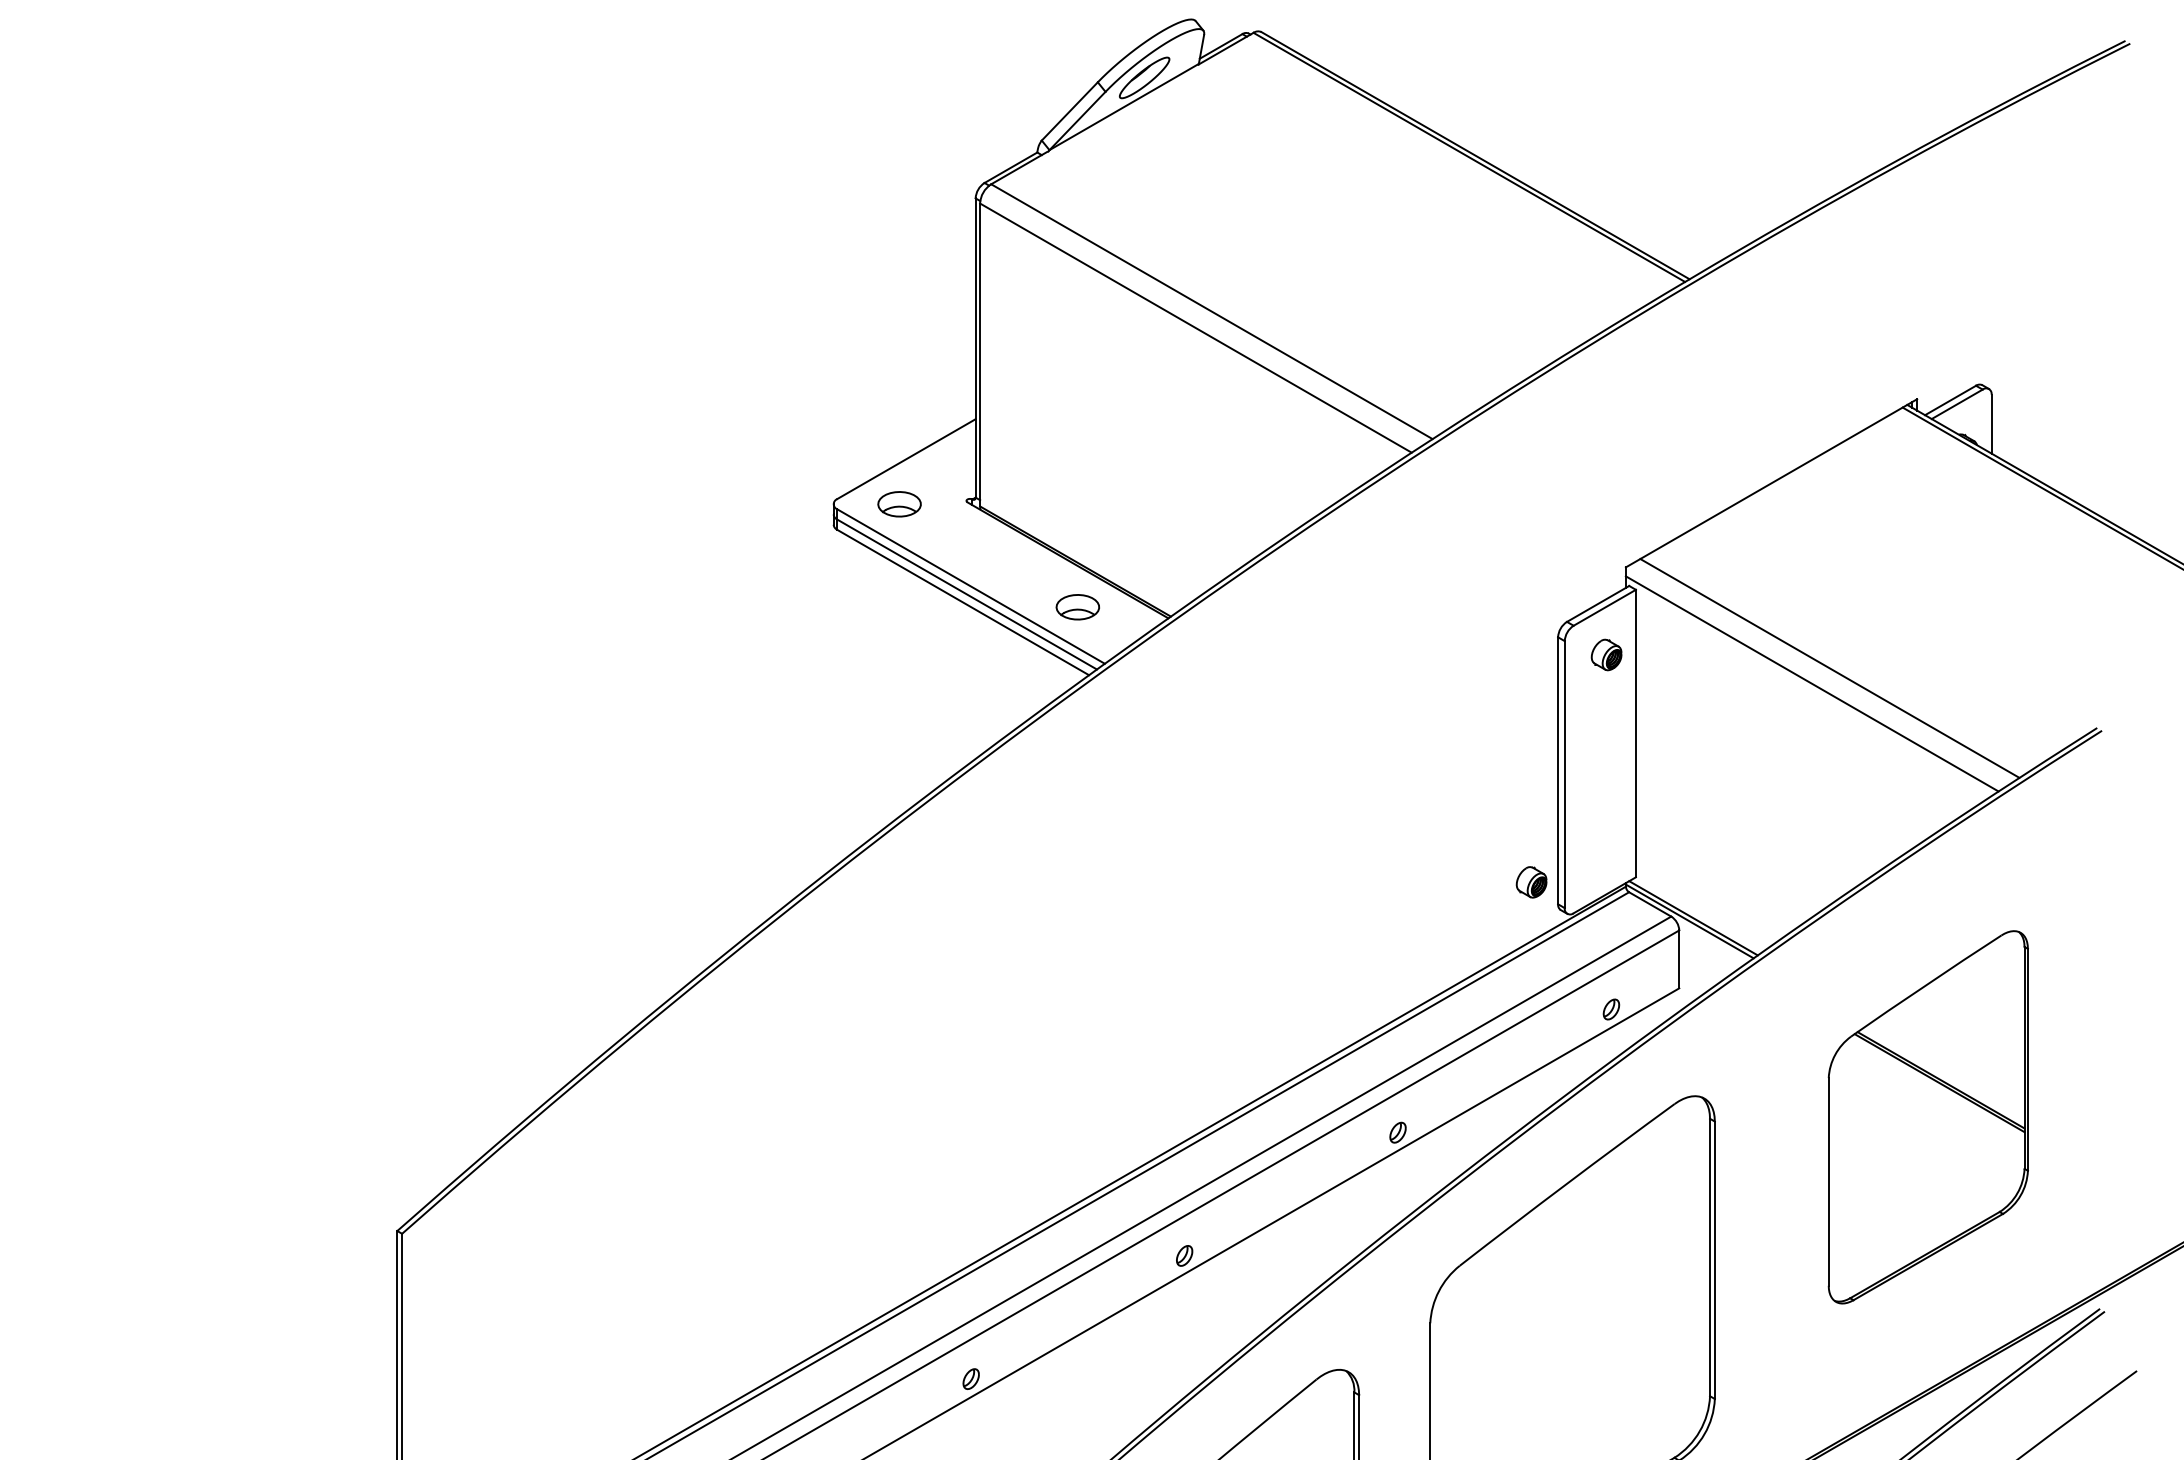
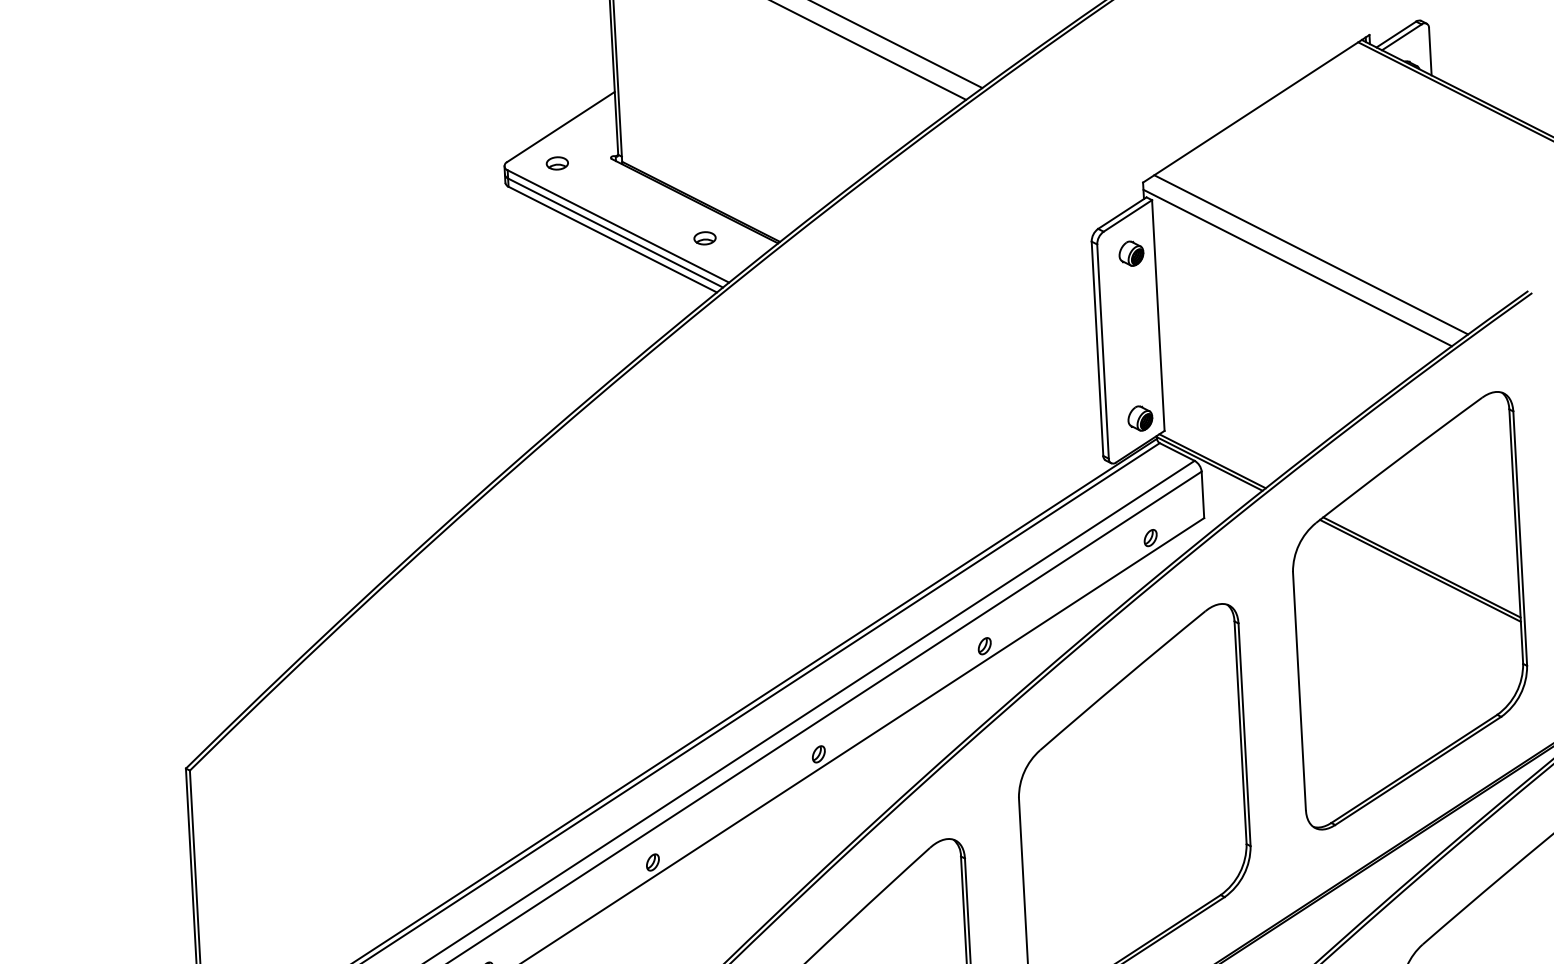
part: (899, 503) -> (557, 162), size x0.62
part: (1077, 606) -> (704, 237), size x0.62
part: (1531, 882) -> (1140, 418), moved
part: (1928, 1117) -> (1409, 610), size x1.43

